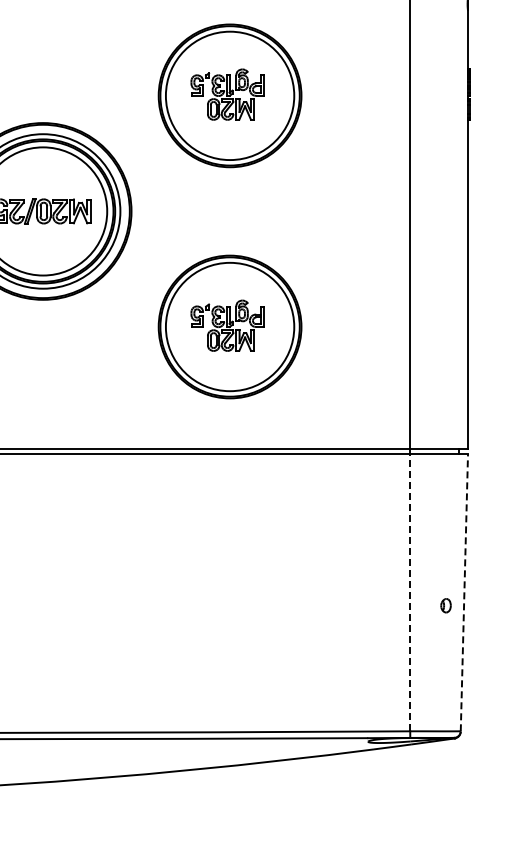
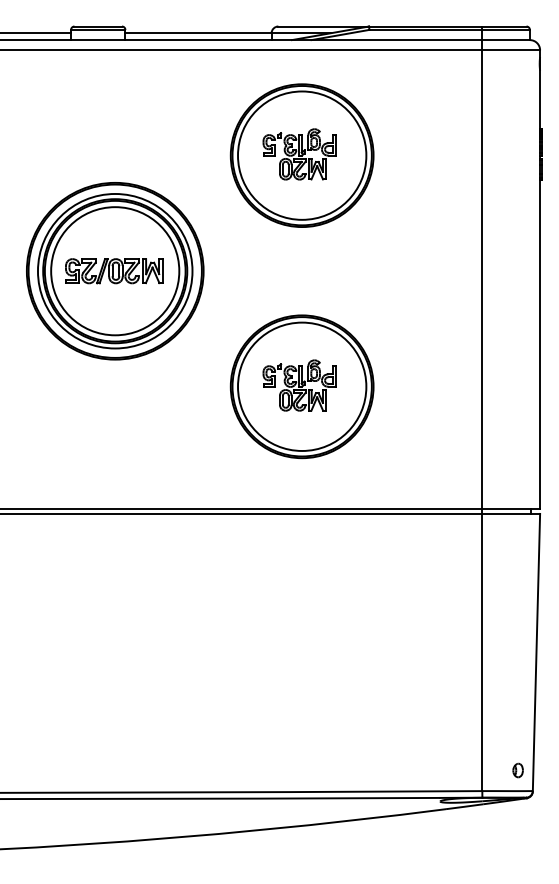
line: (410, 592) -> (482, 652), dashed -> solid
line: (464, 592) -> (536, 652), dashed -> solid
part: (445, 605) -> (517, 770), moved

